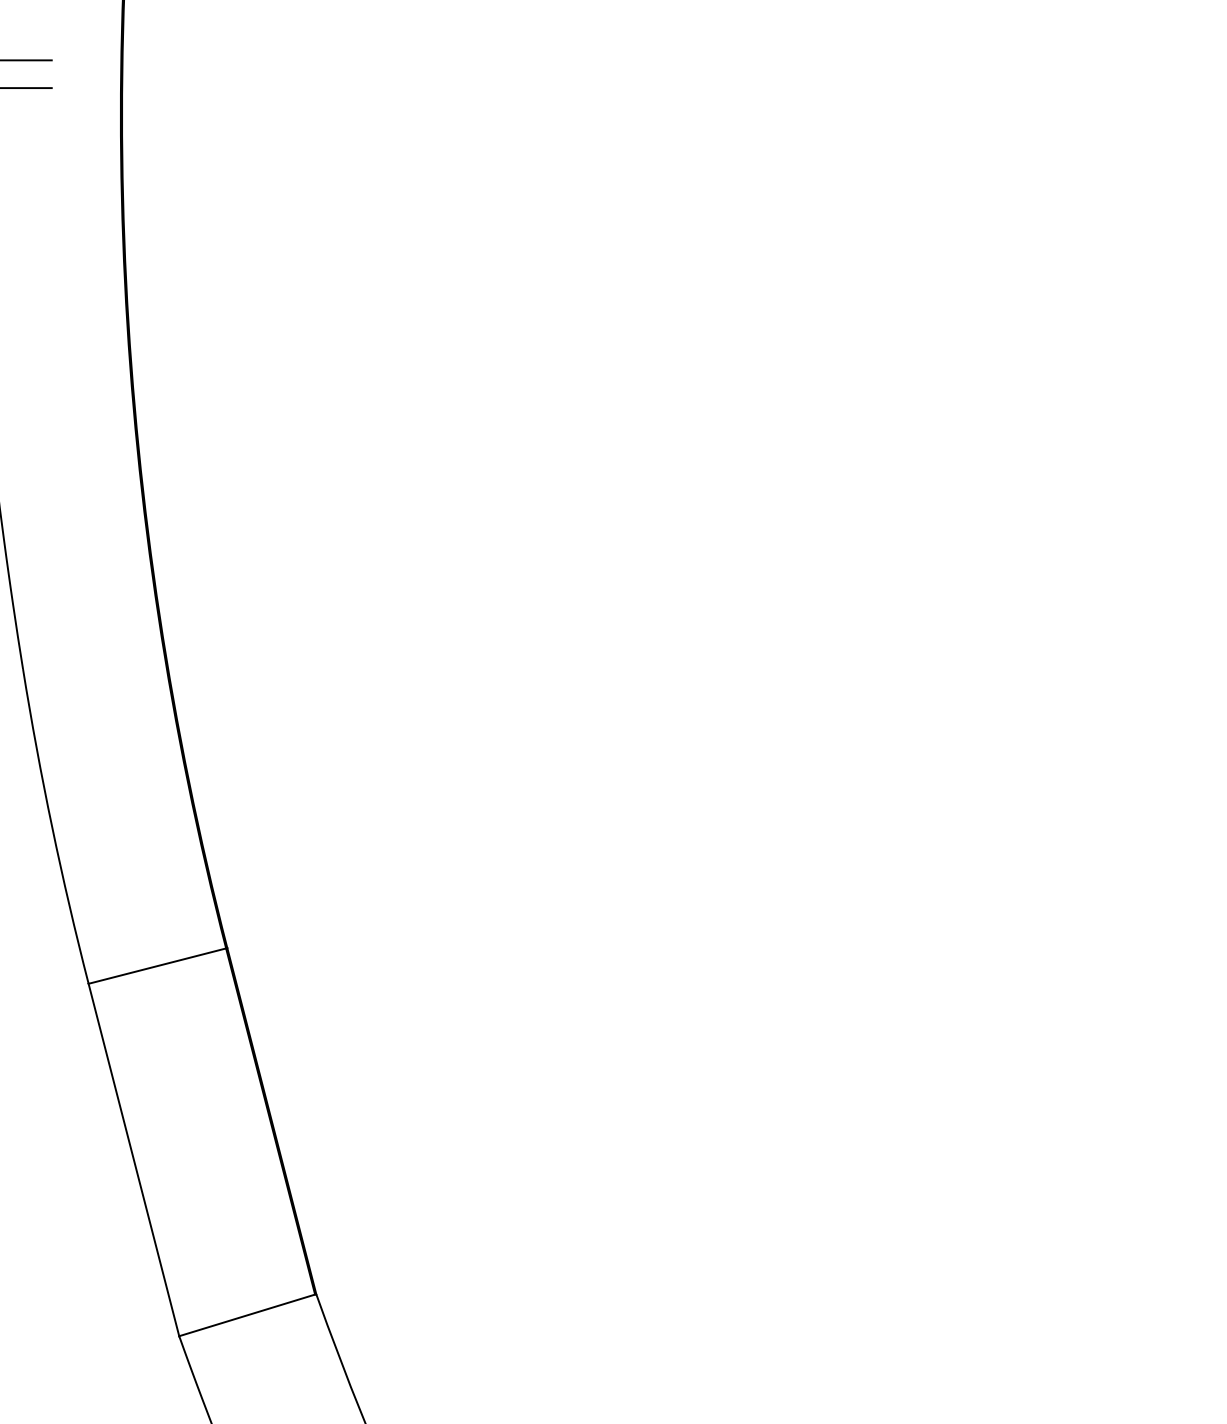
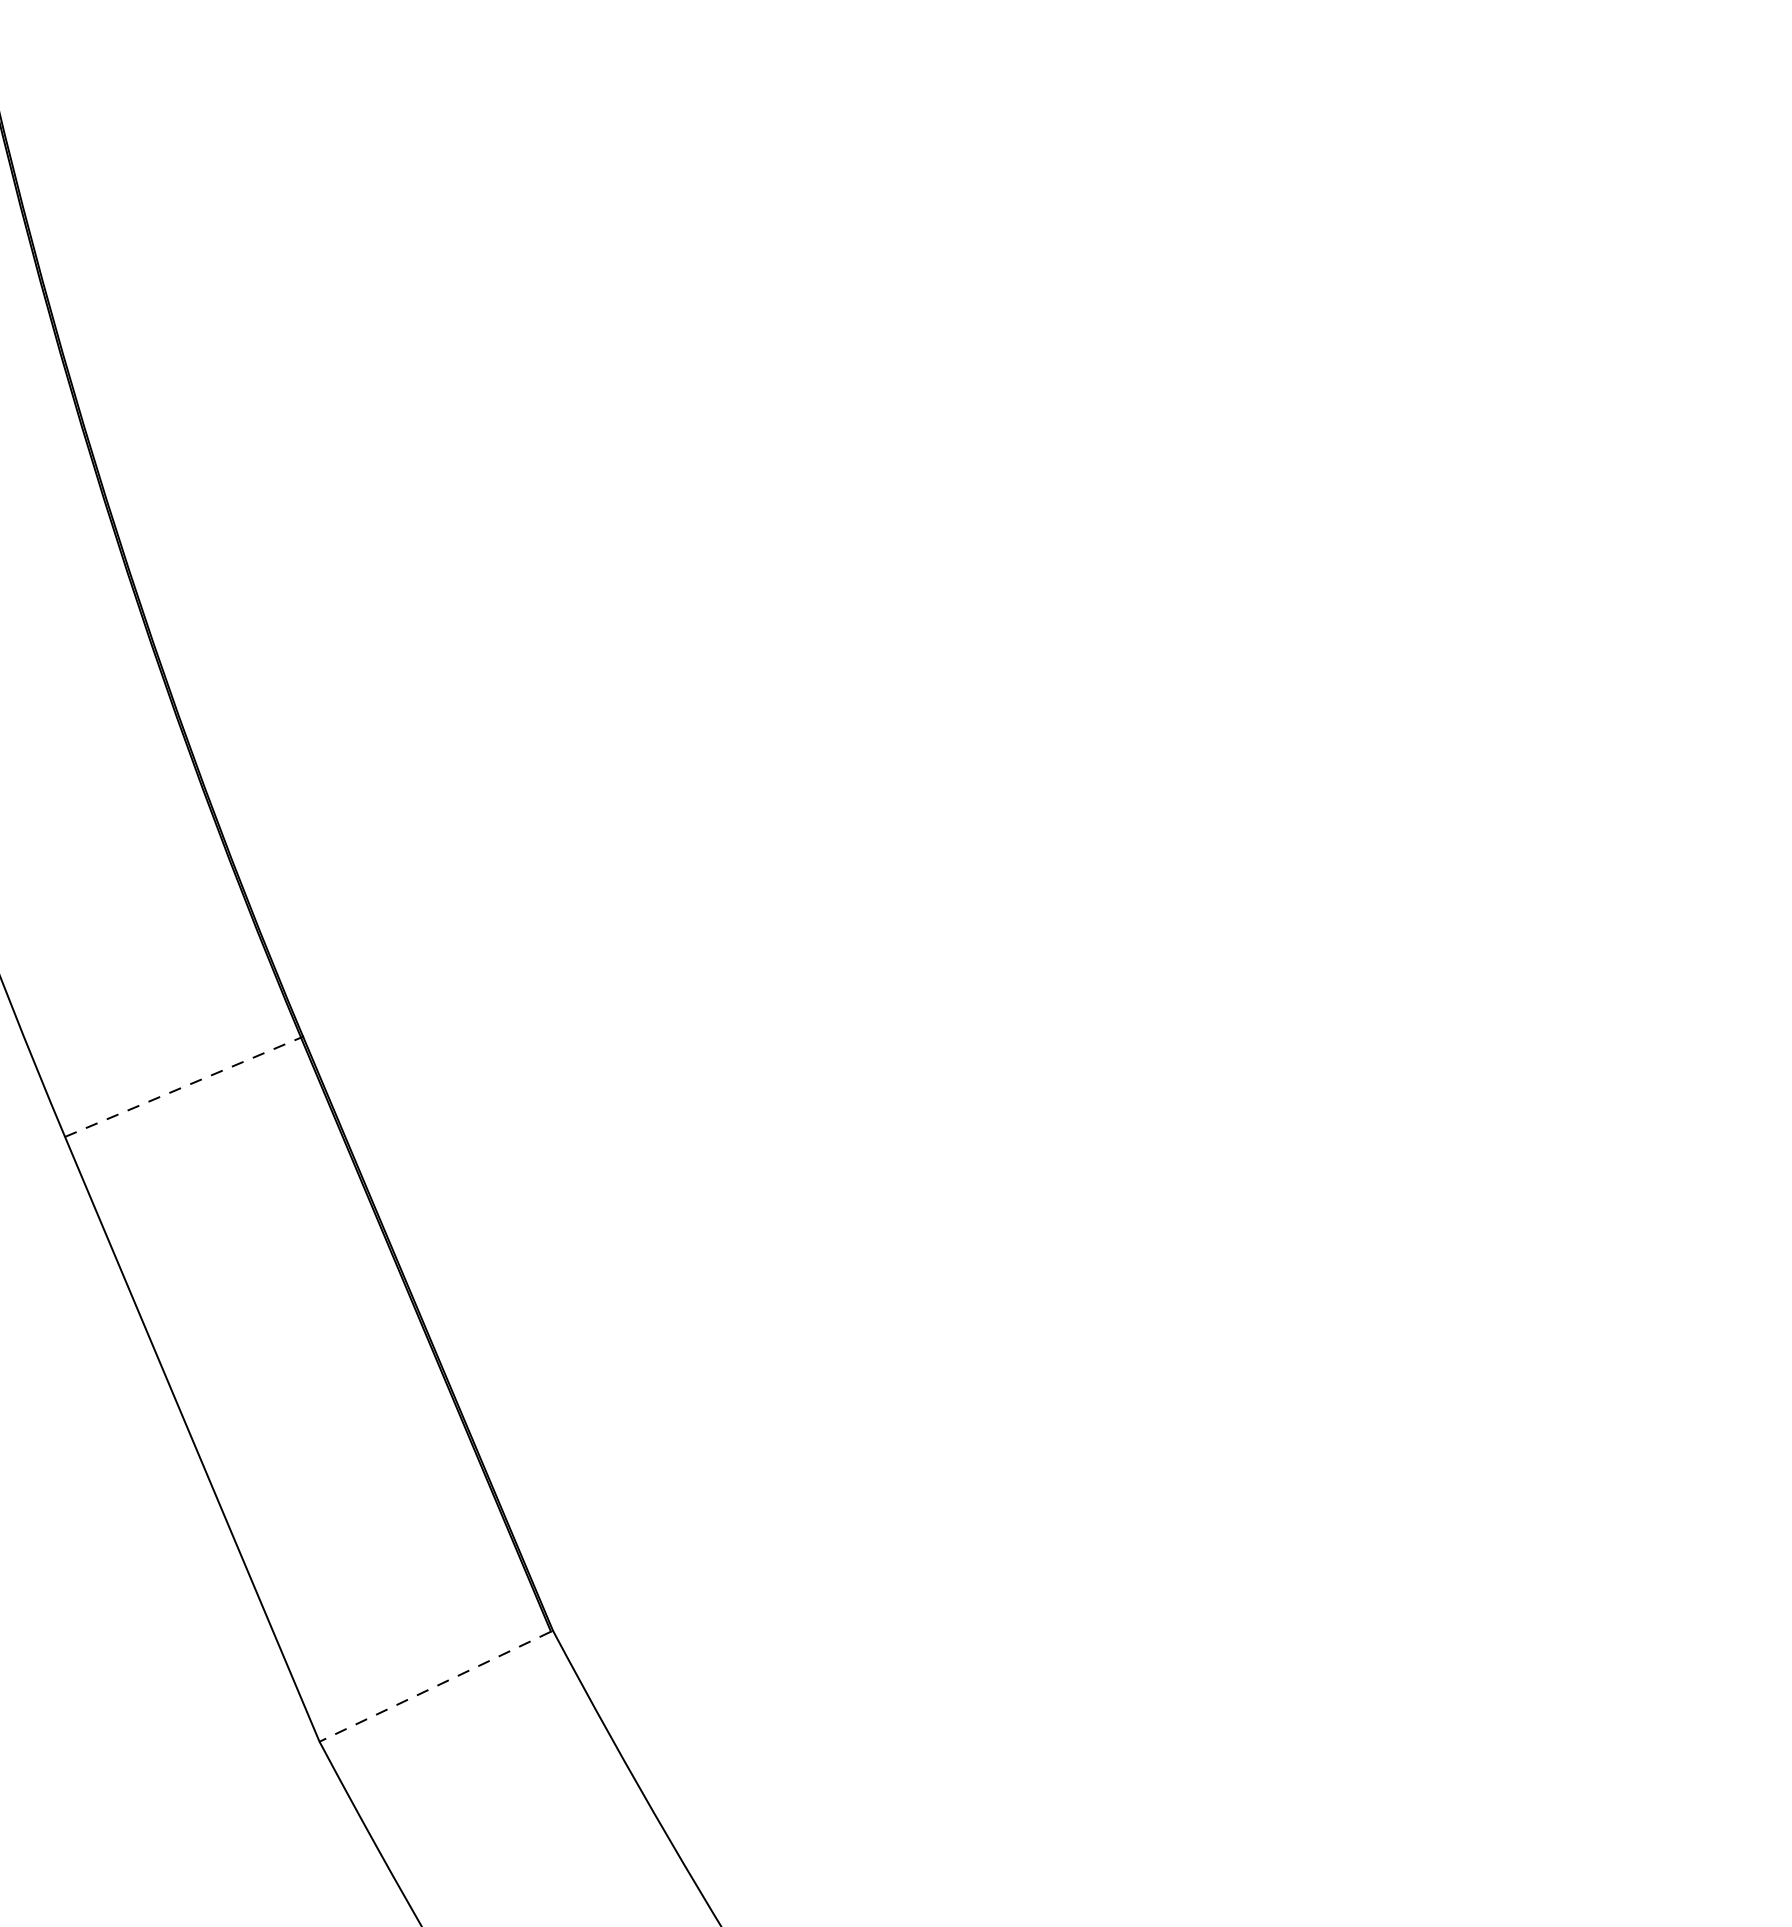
line: (157, 966) -> (183, 1087), solid -> dashed
line: (246, 1315) -> (434, 1687), solid -> dashed

